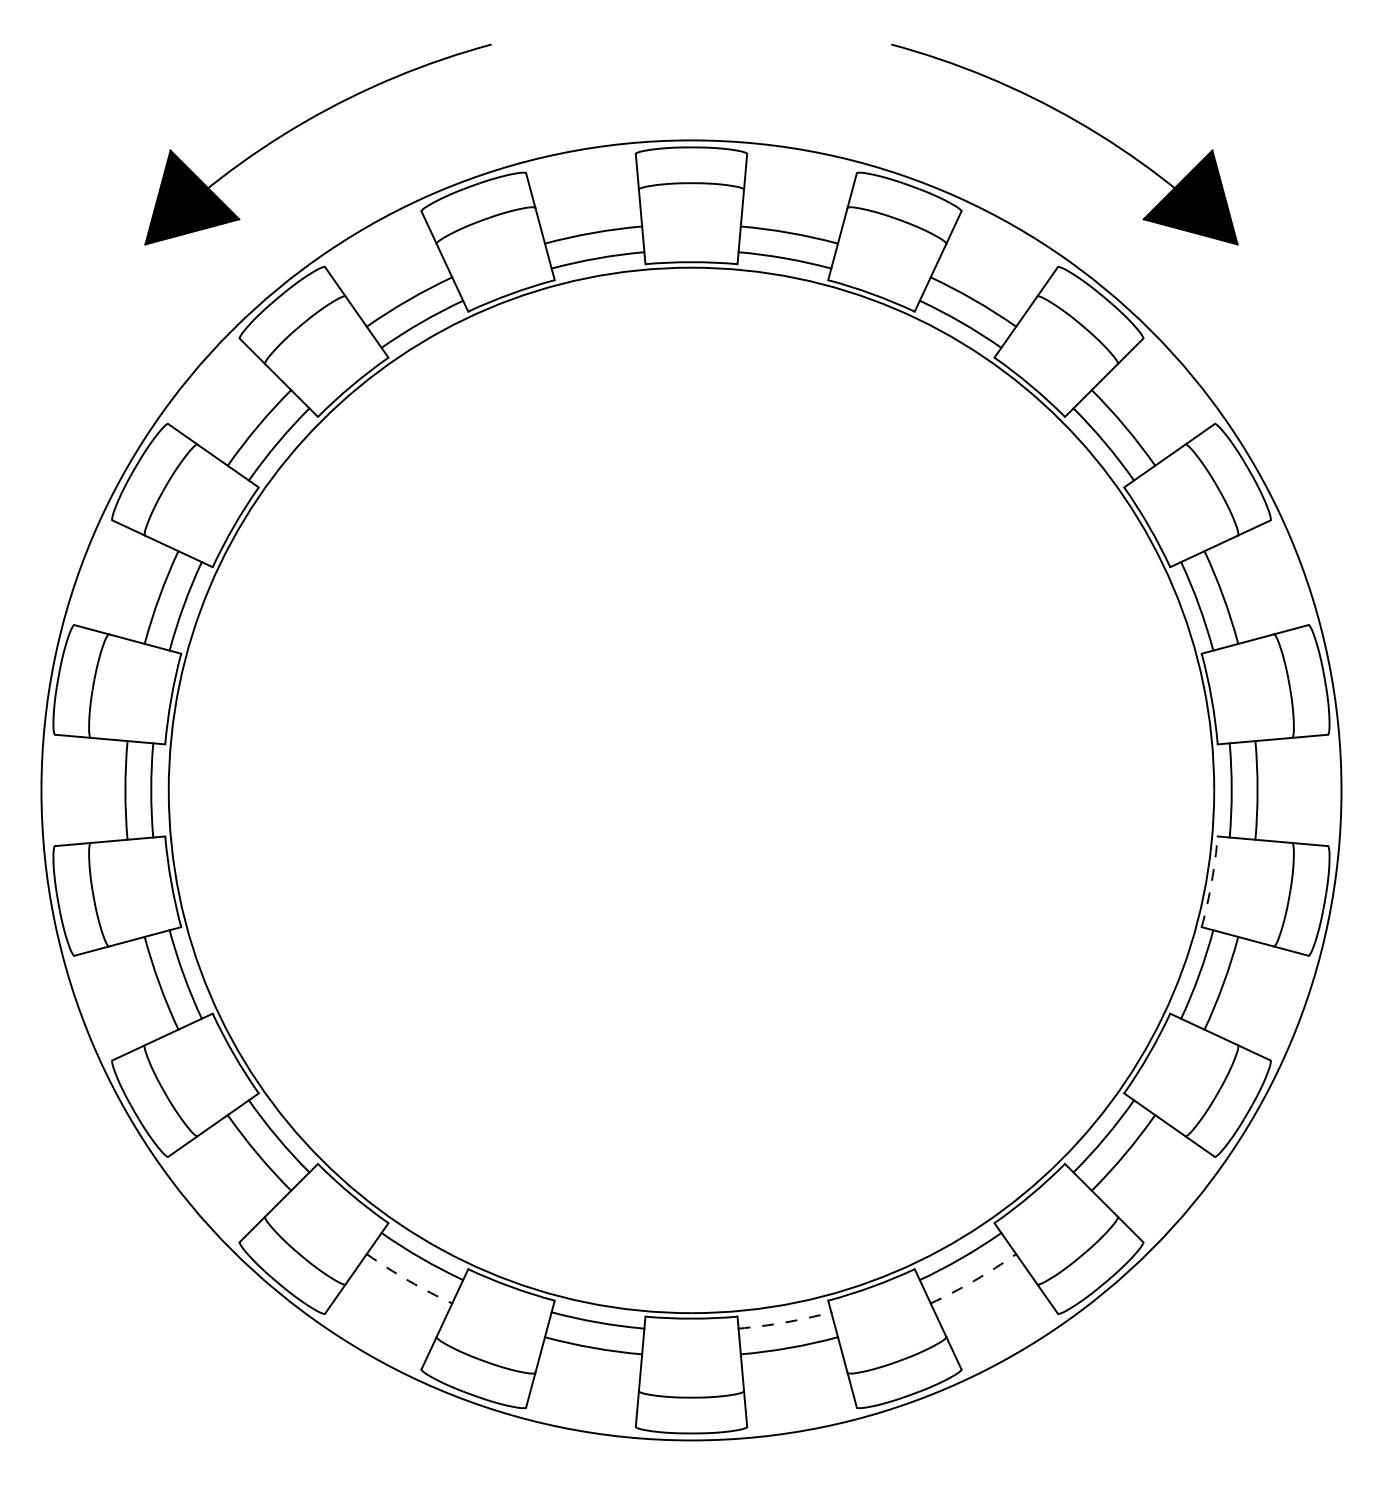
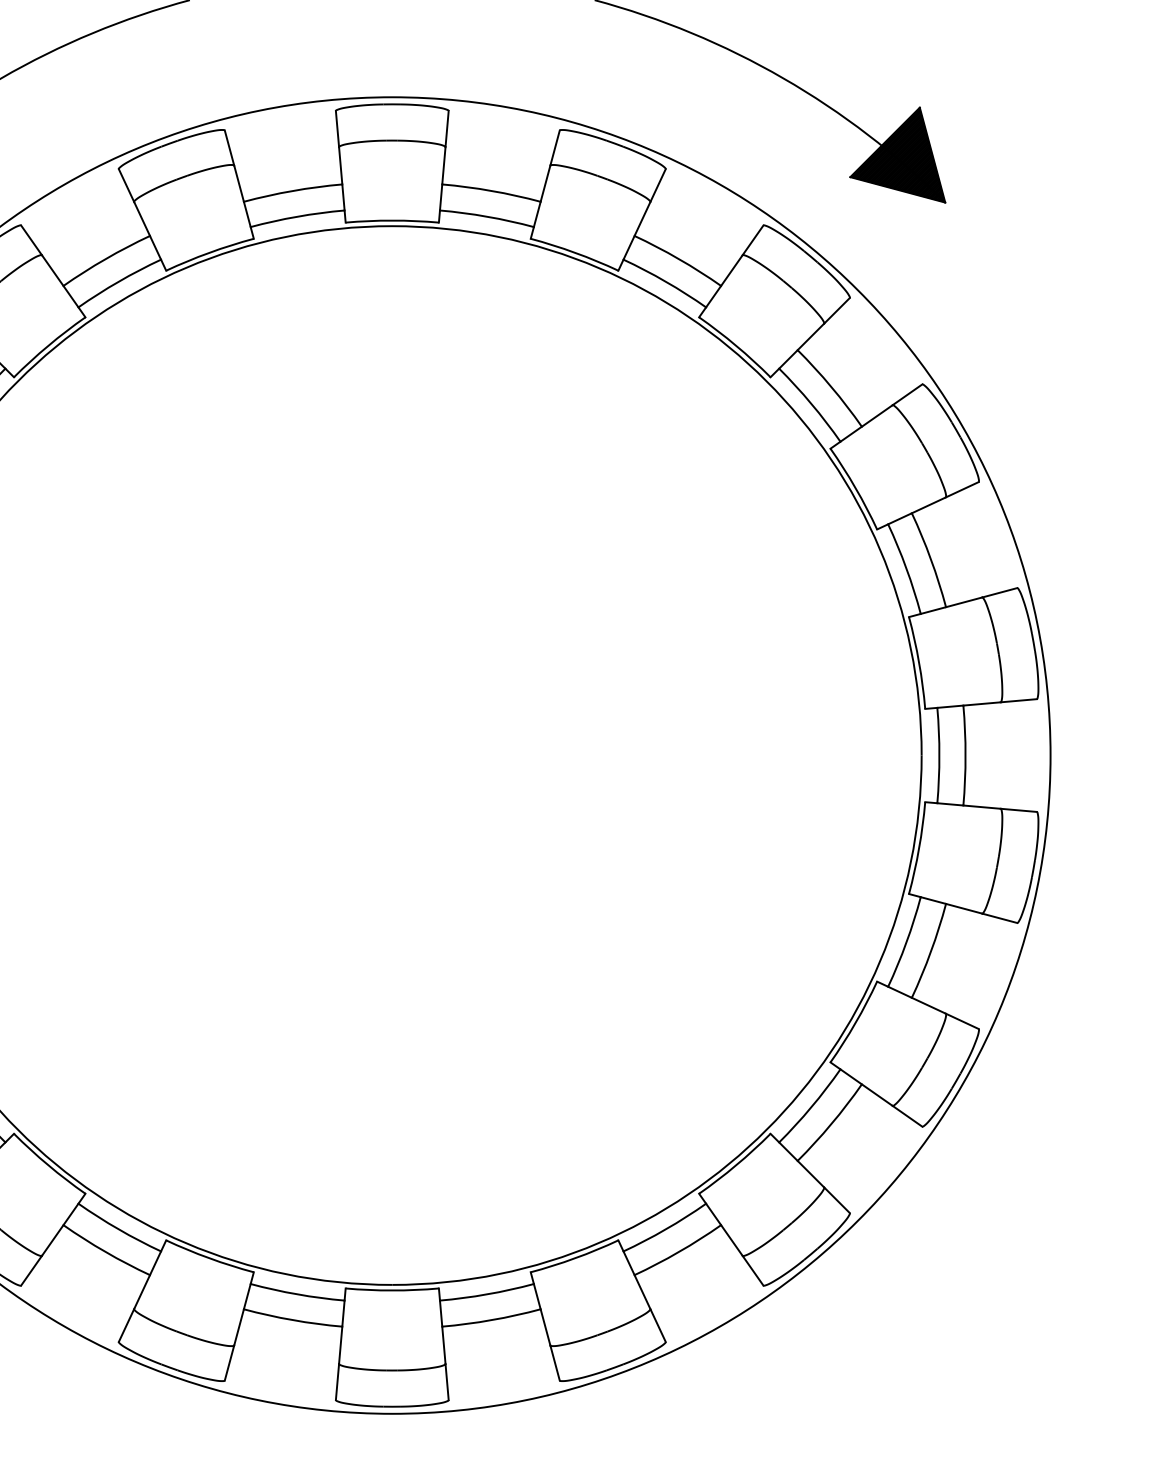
arc: (1211, 882) -> (918, 848), dashed -> solid
arc: (408, 1280) -> (105, 1251), dashed -> solid
arc: (974, 1280) -> (678, 1251), dashed -> solid
arc: (785, 1322) -> (487, 1294), dashed -> solid

